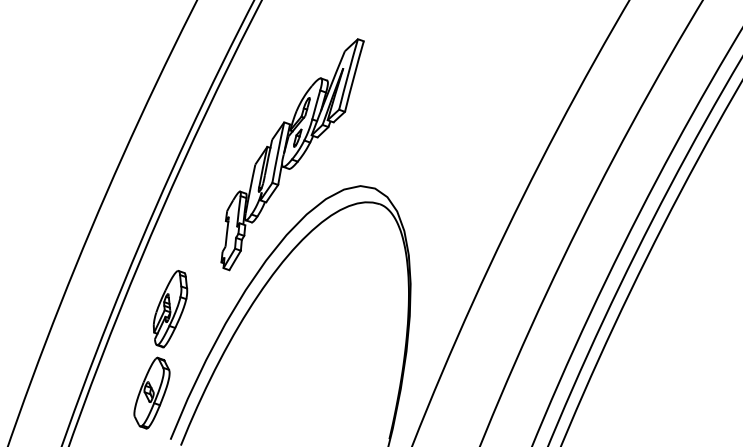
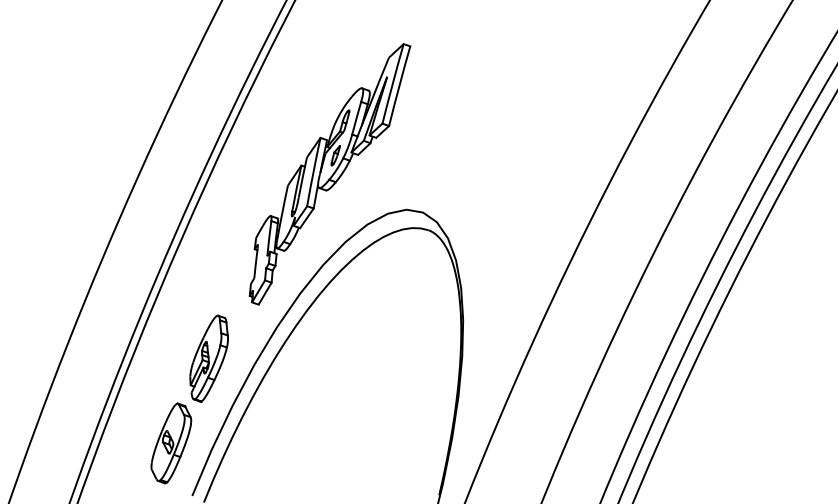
part: (170, 309) -> (209, 359), moved

